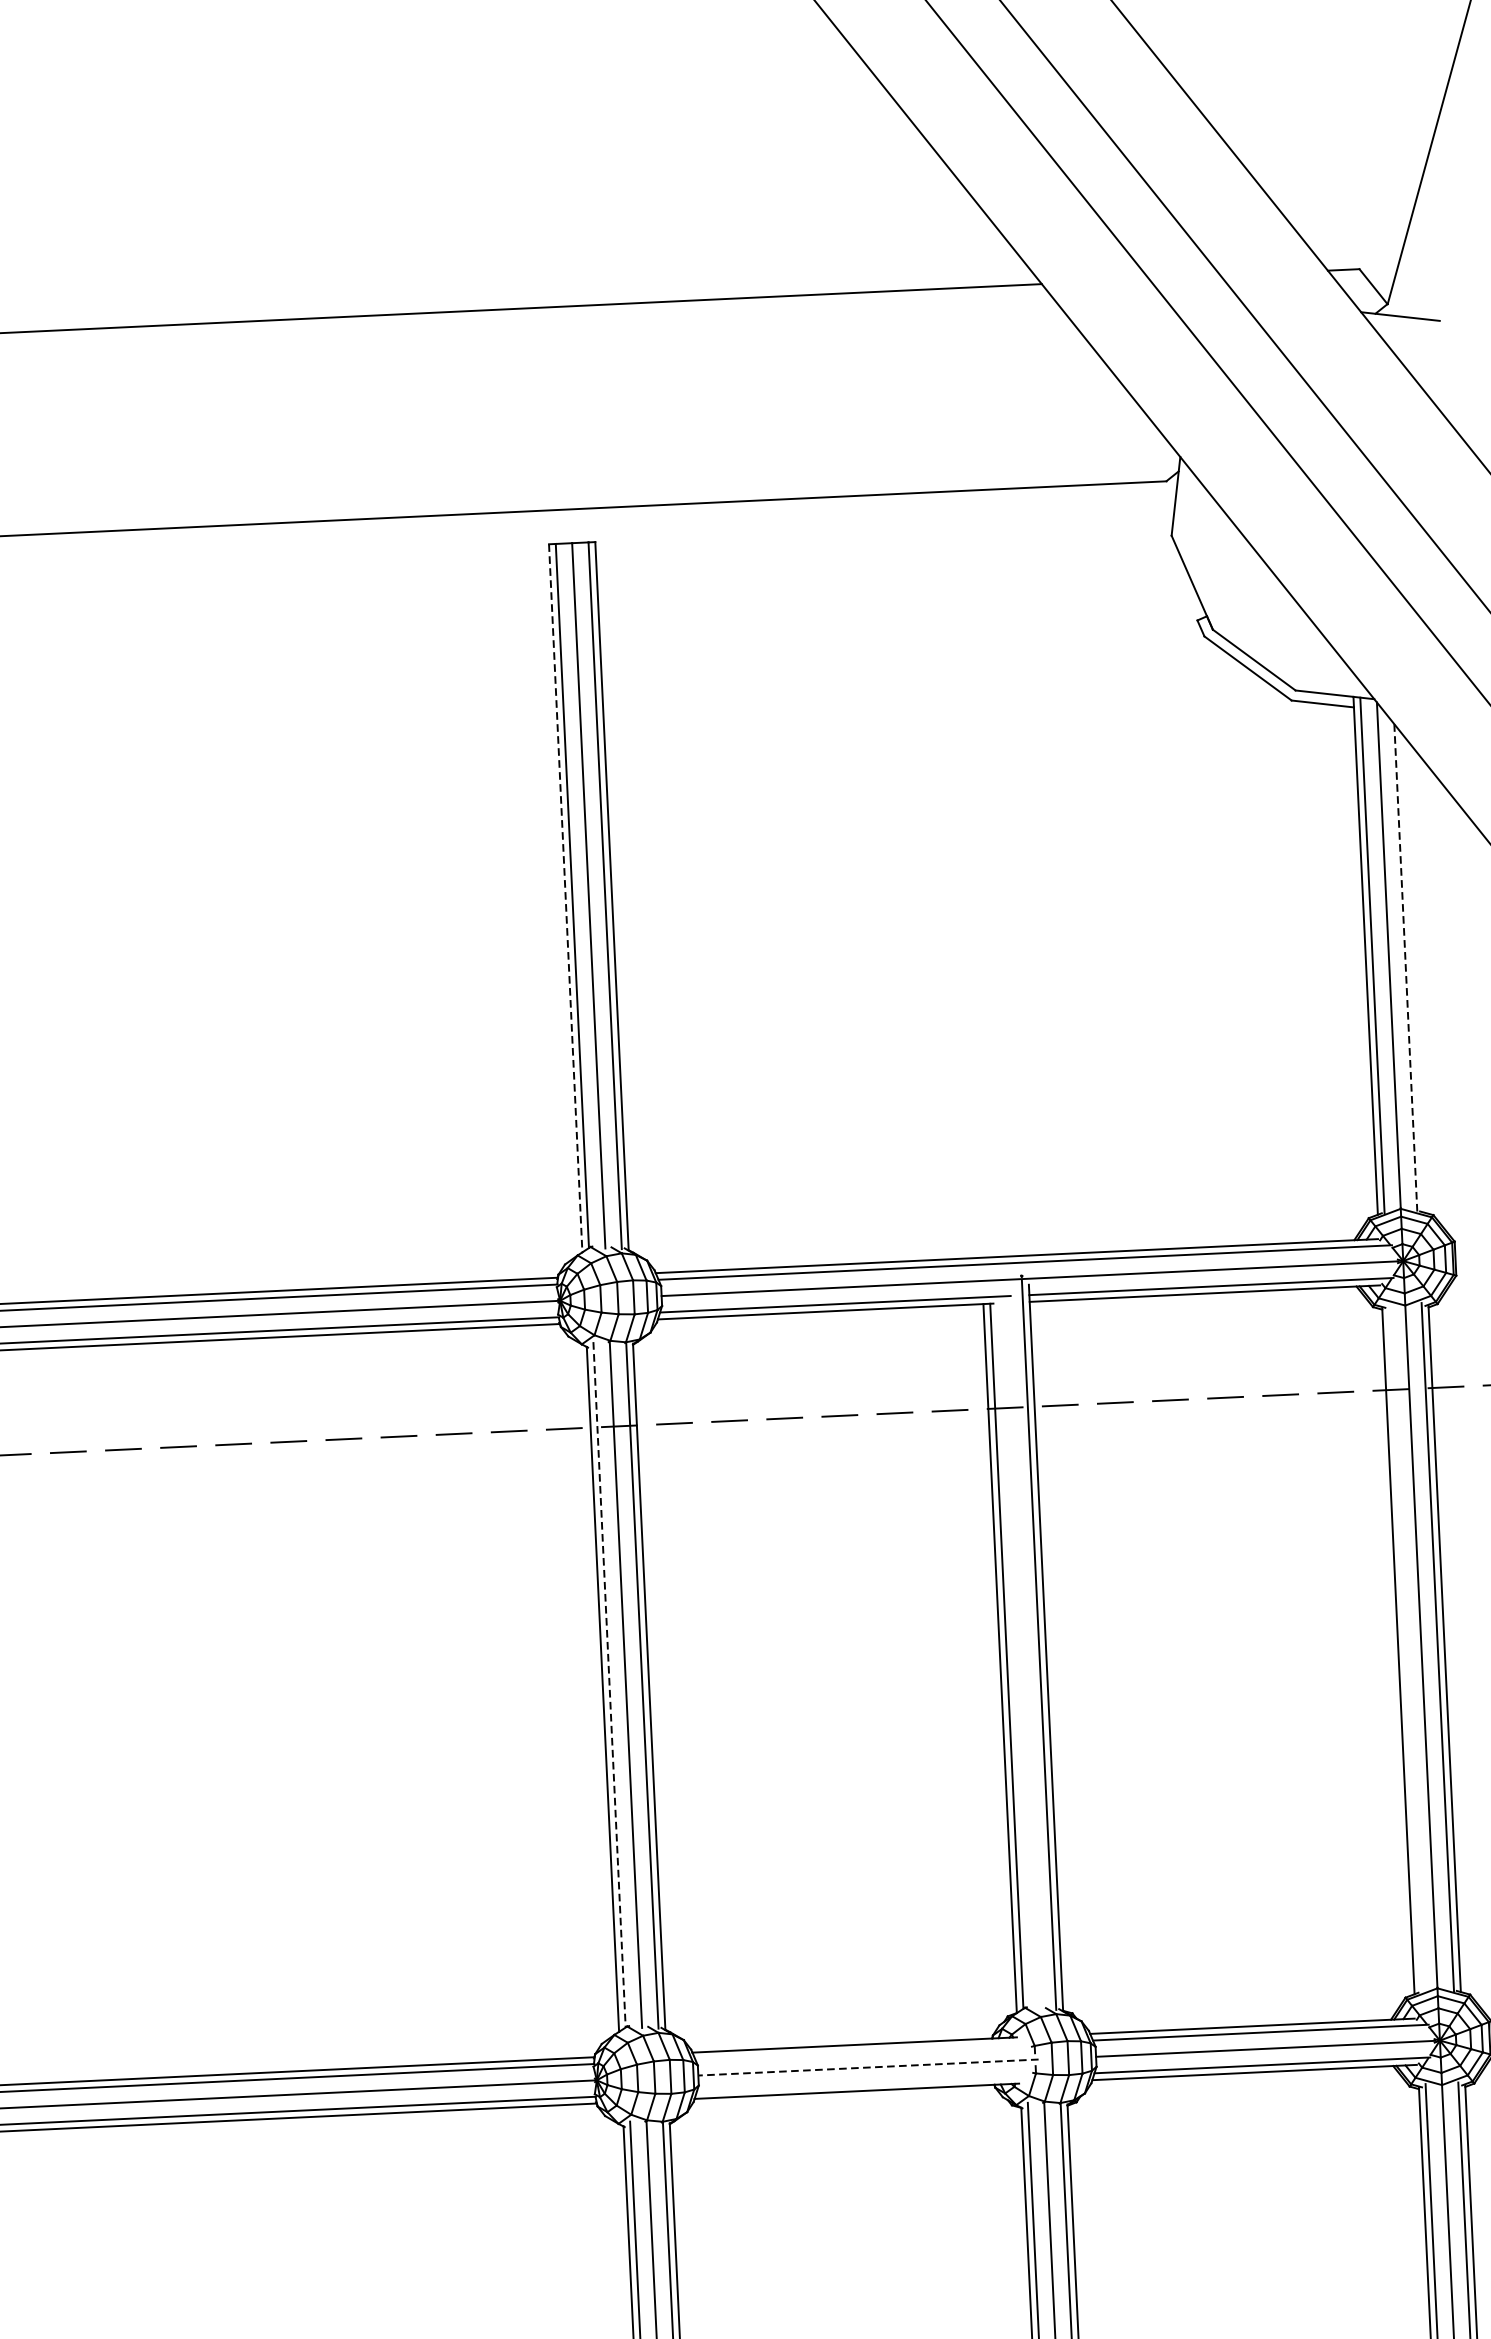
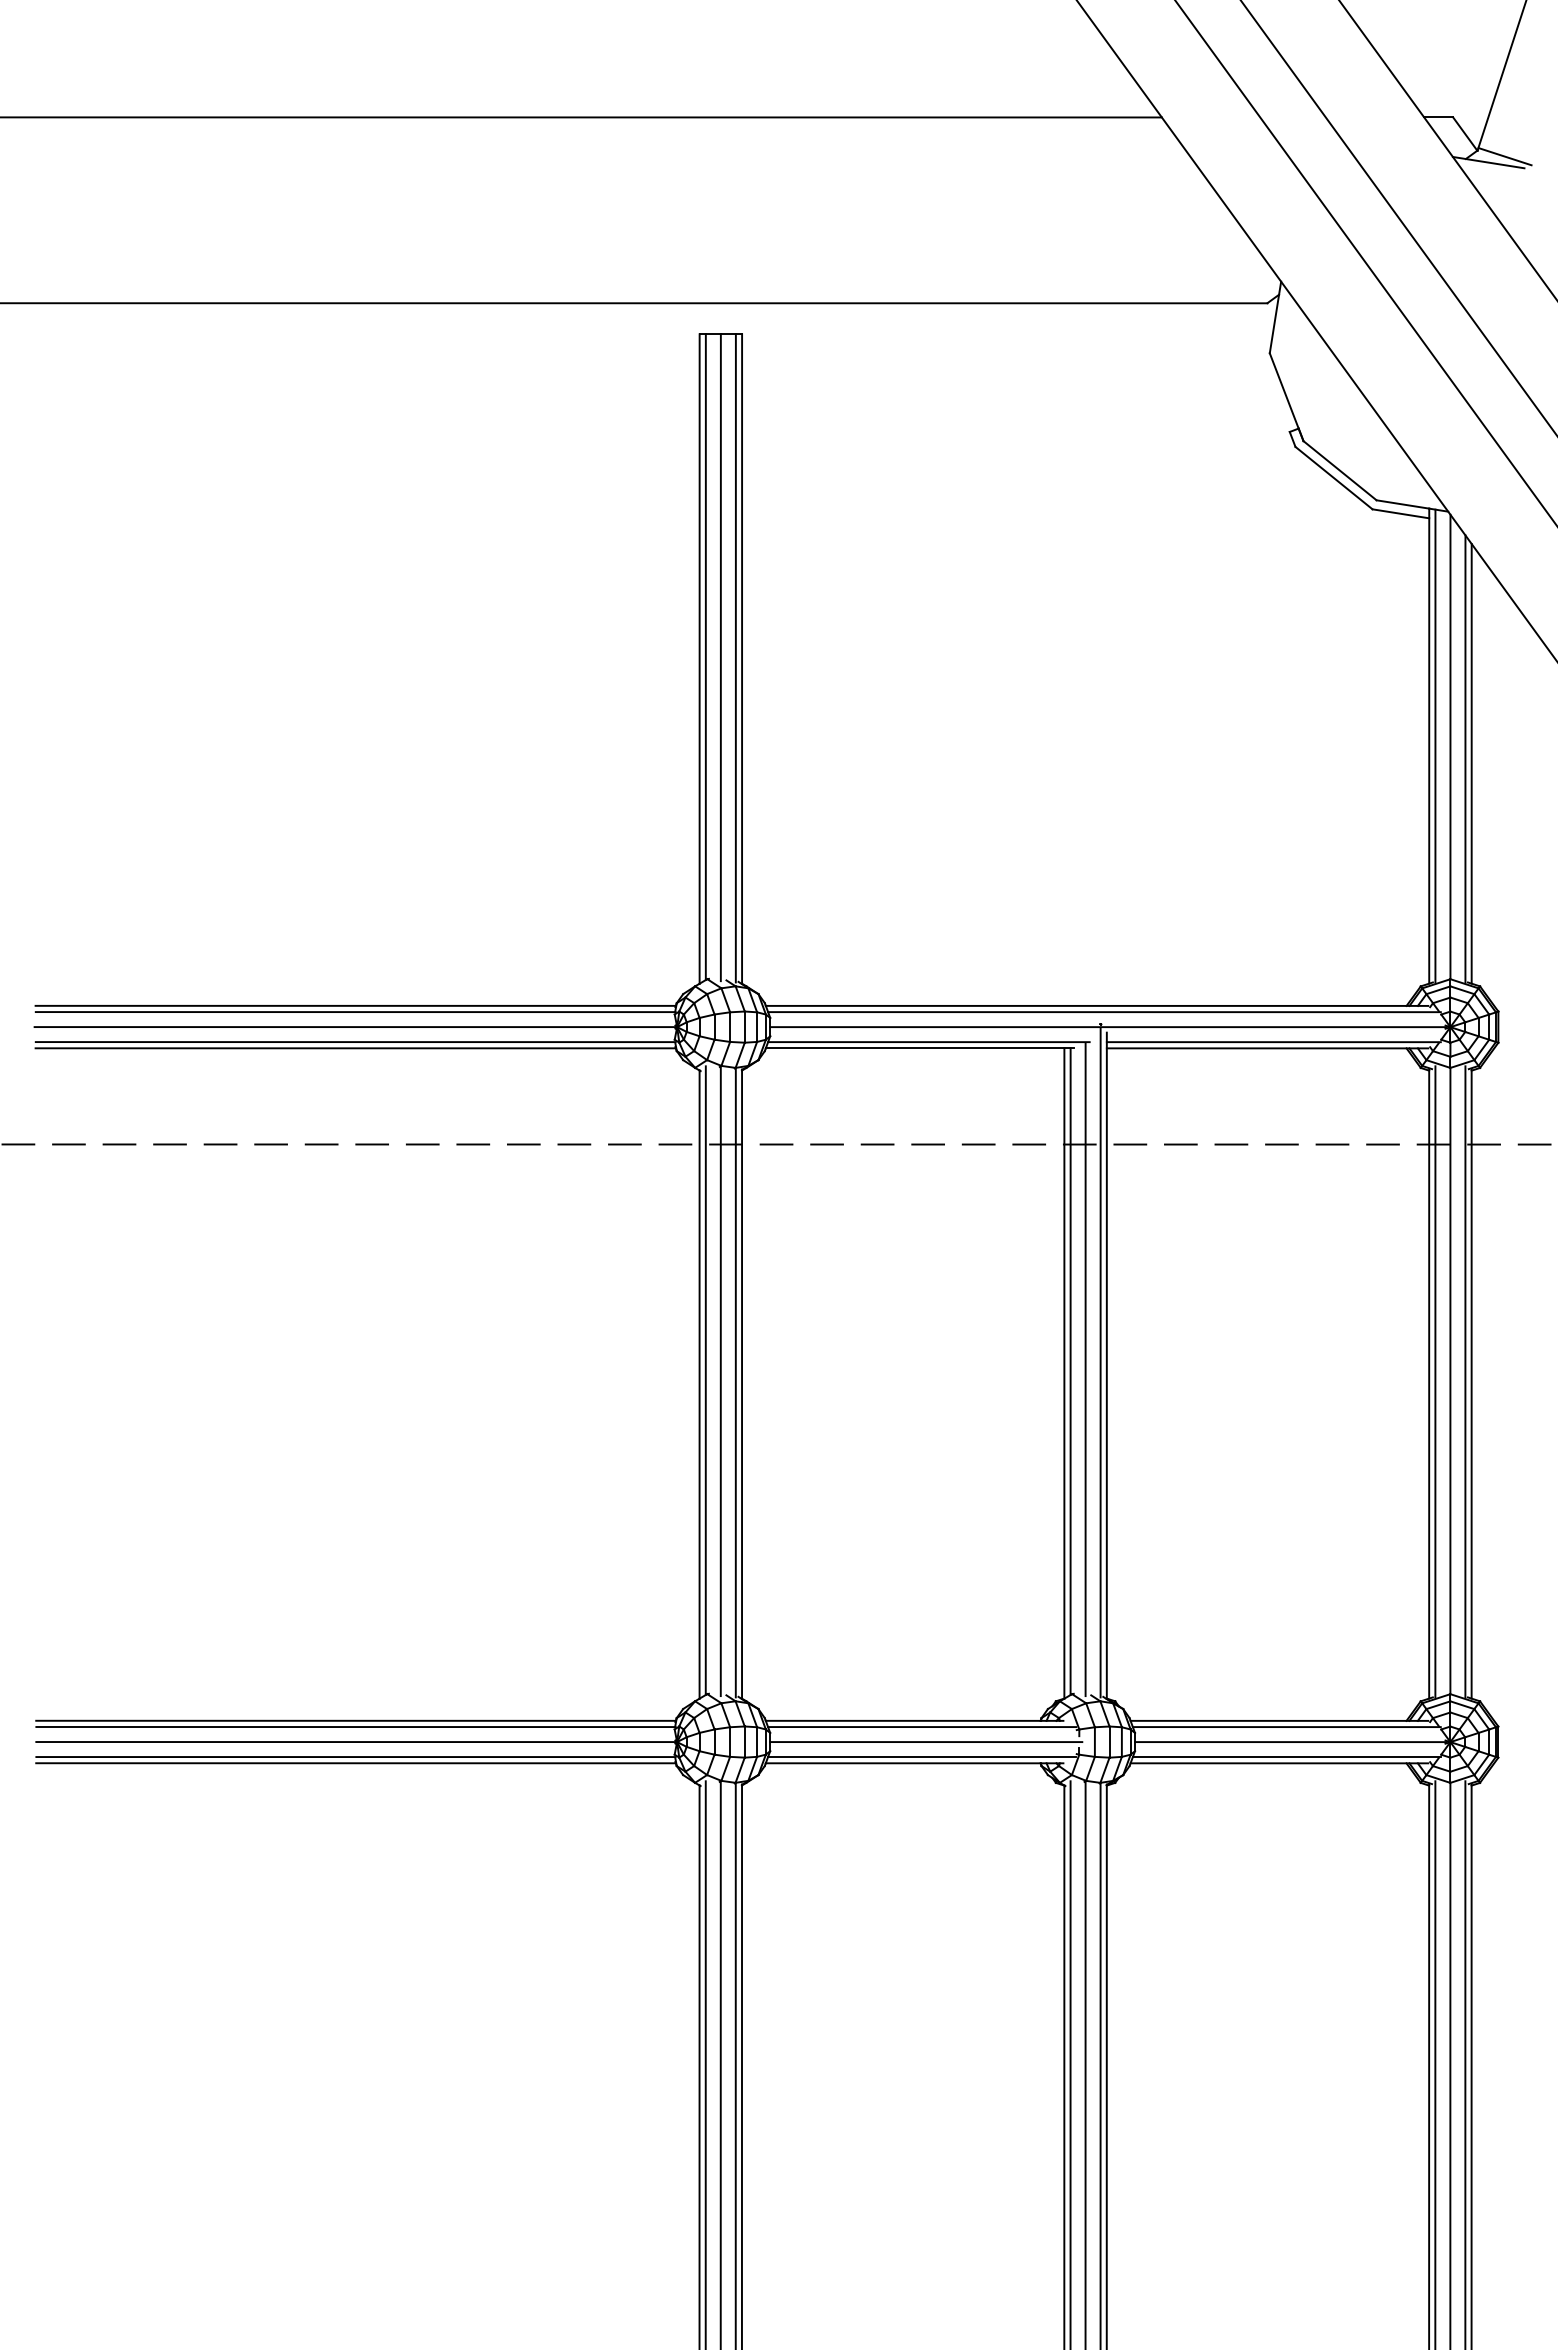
line: (1417, 309) -> (1504, 156), added
line: (565, 898) -> (699, 659), dashed -> solid
line: (1405, 968) -> (1465, 759), dashed -> solid
line: (1412, 972) -> (1471, 763), added
line: (1405, 1648) -> (1435, 1381), added
line: (1022, 1653) -> (1085, 1369), added
line: (609, 1685) -> (705, 1381), dashed -> solid
line: (863, 2051) -> (922, 1727), added
line: (867, 2068) -> (925, 1742), dashed -> solid
line: (865, 2084) -> (922, 1757), added

